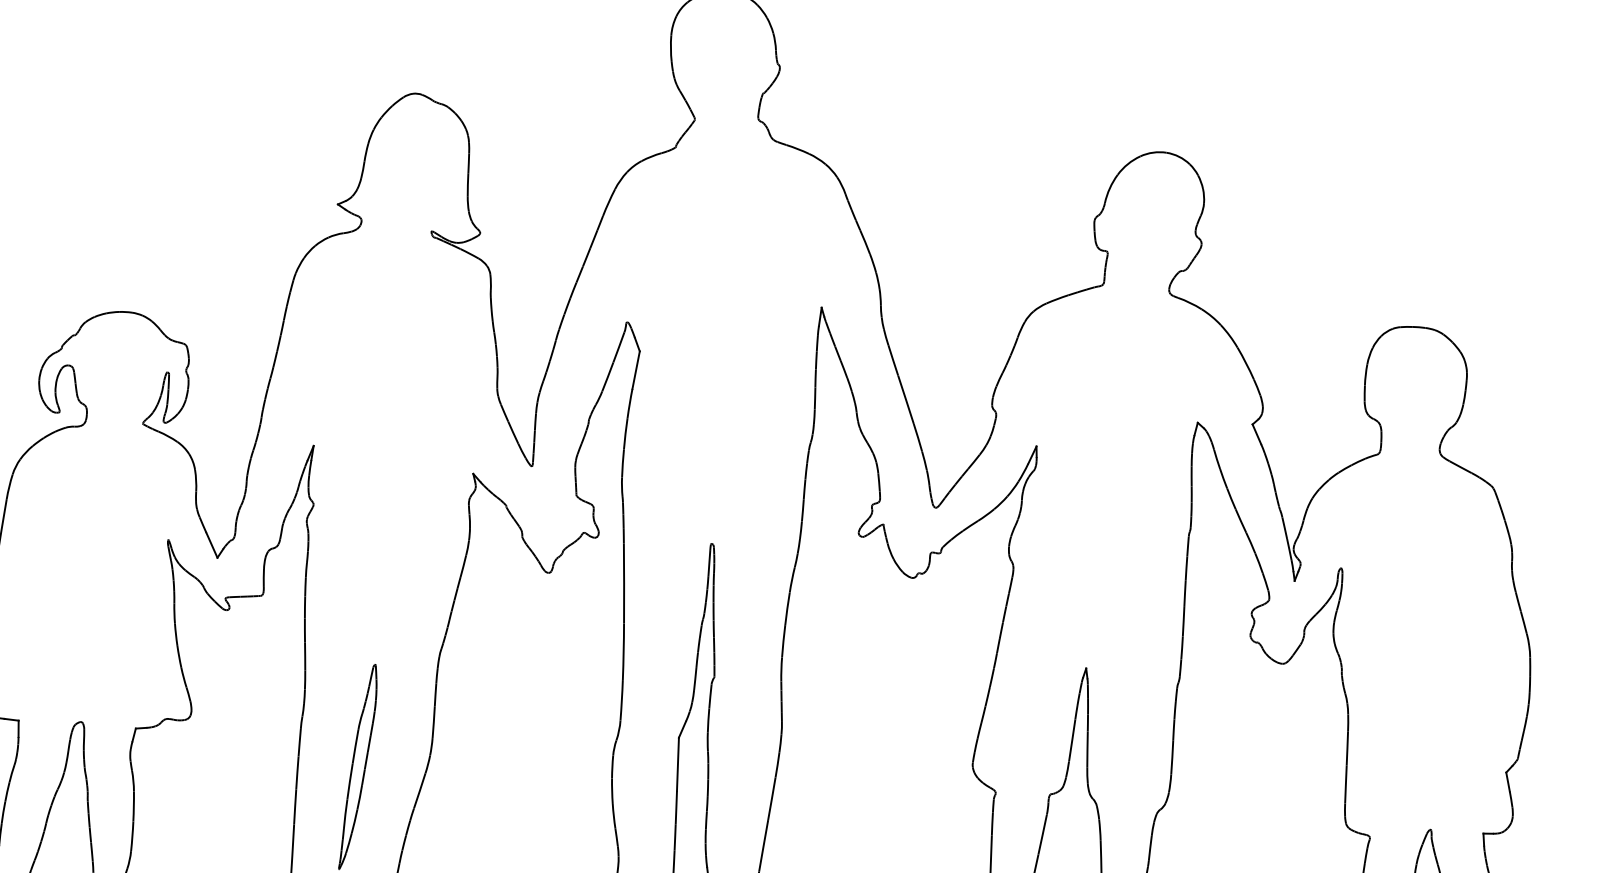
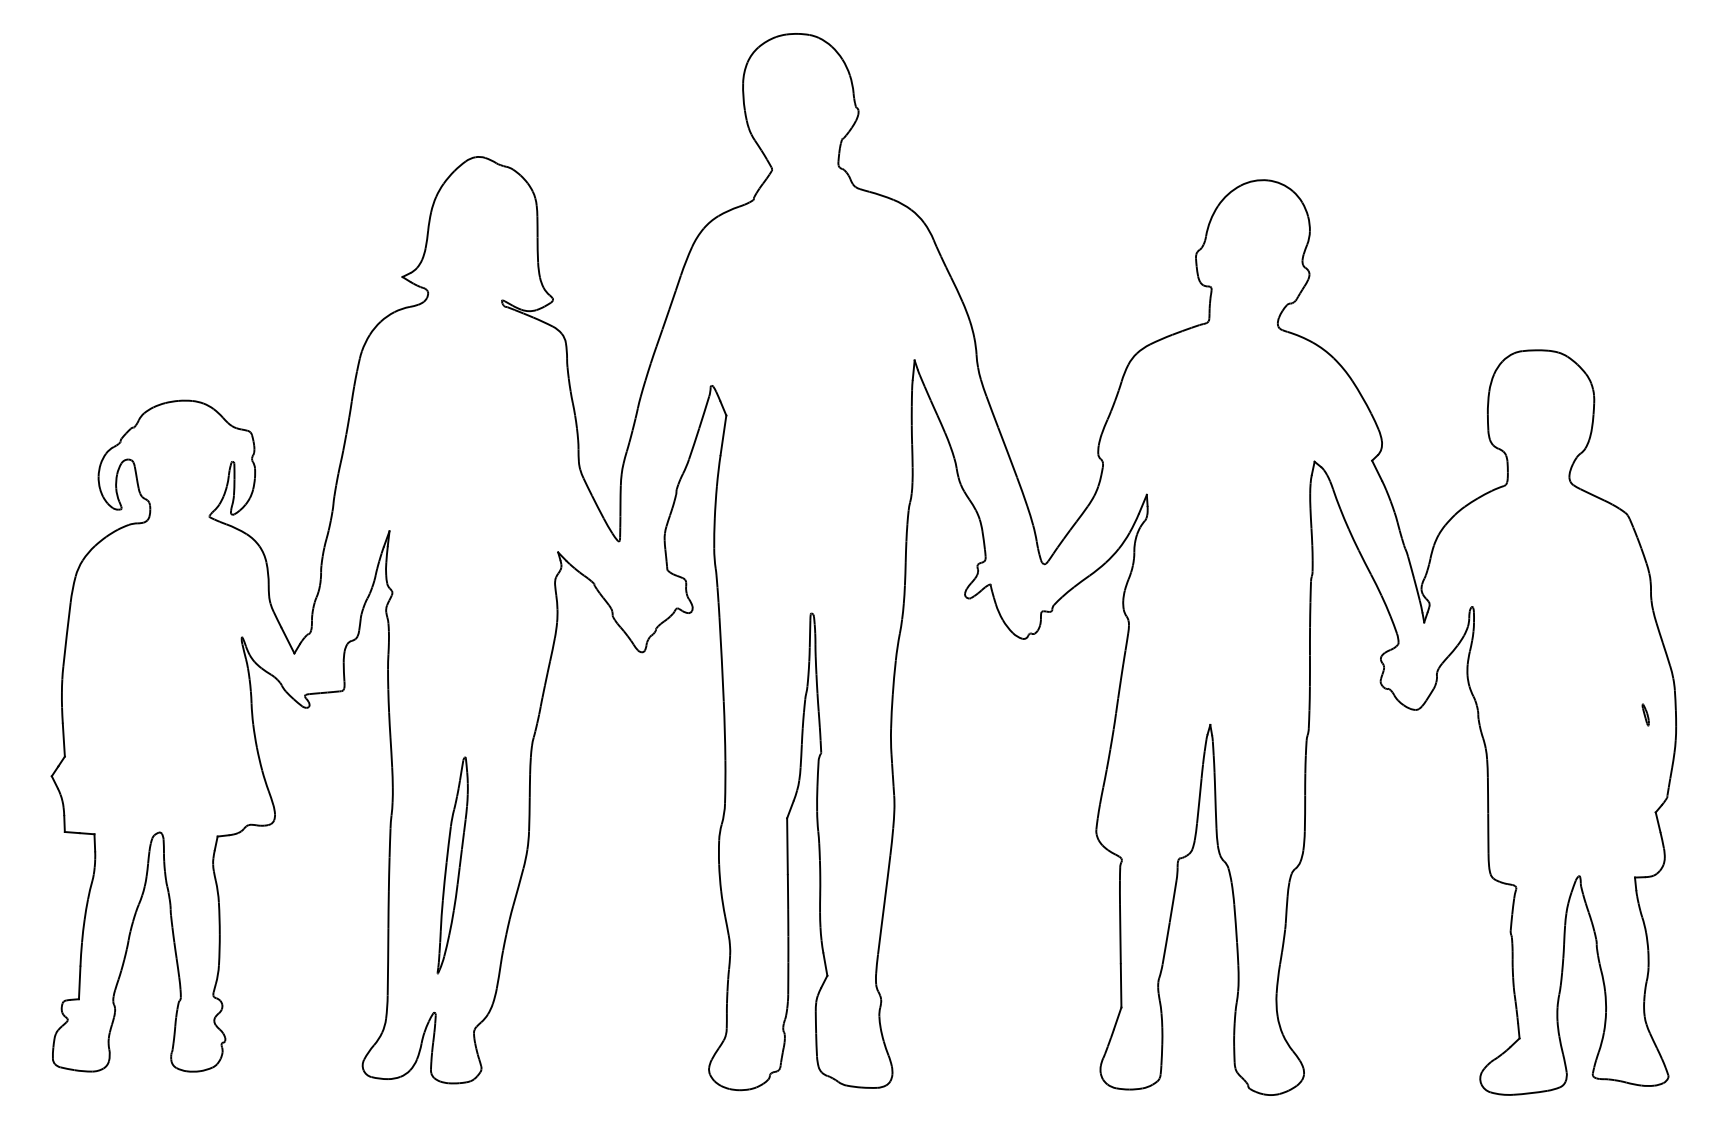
part: (1501, 678) -> (1645, 714), added

